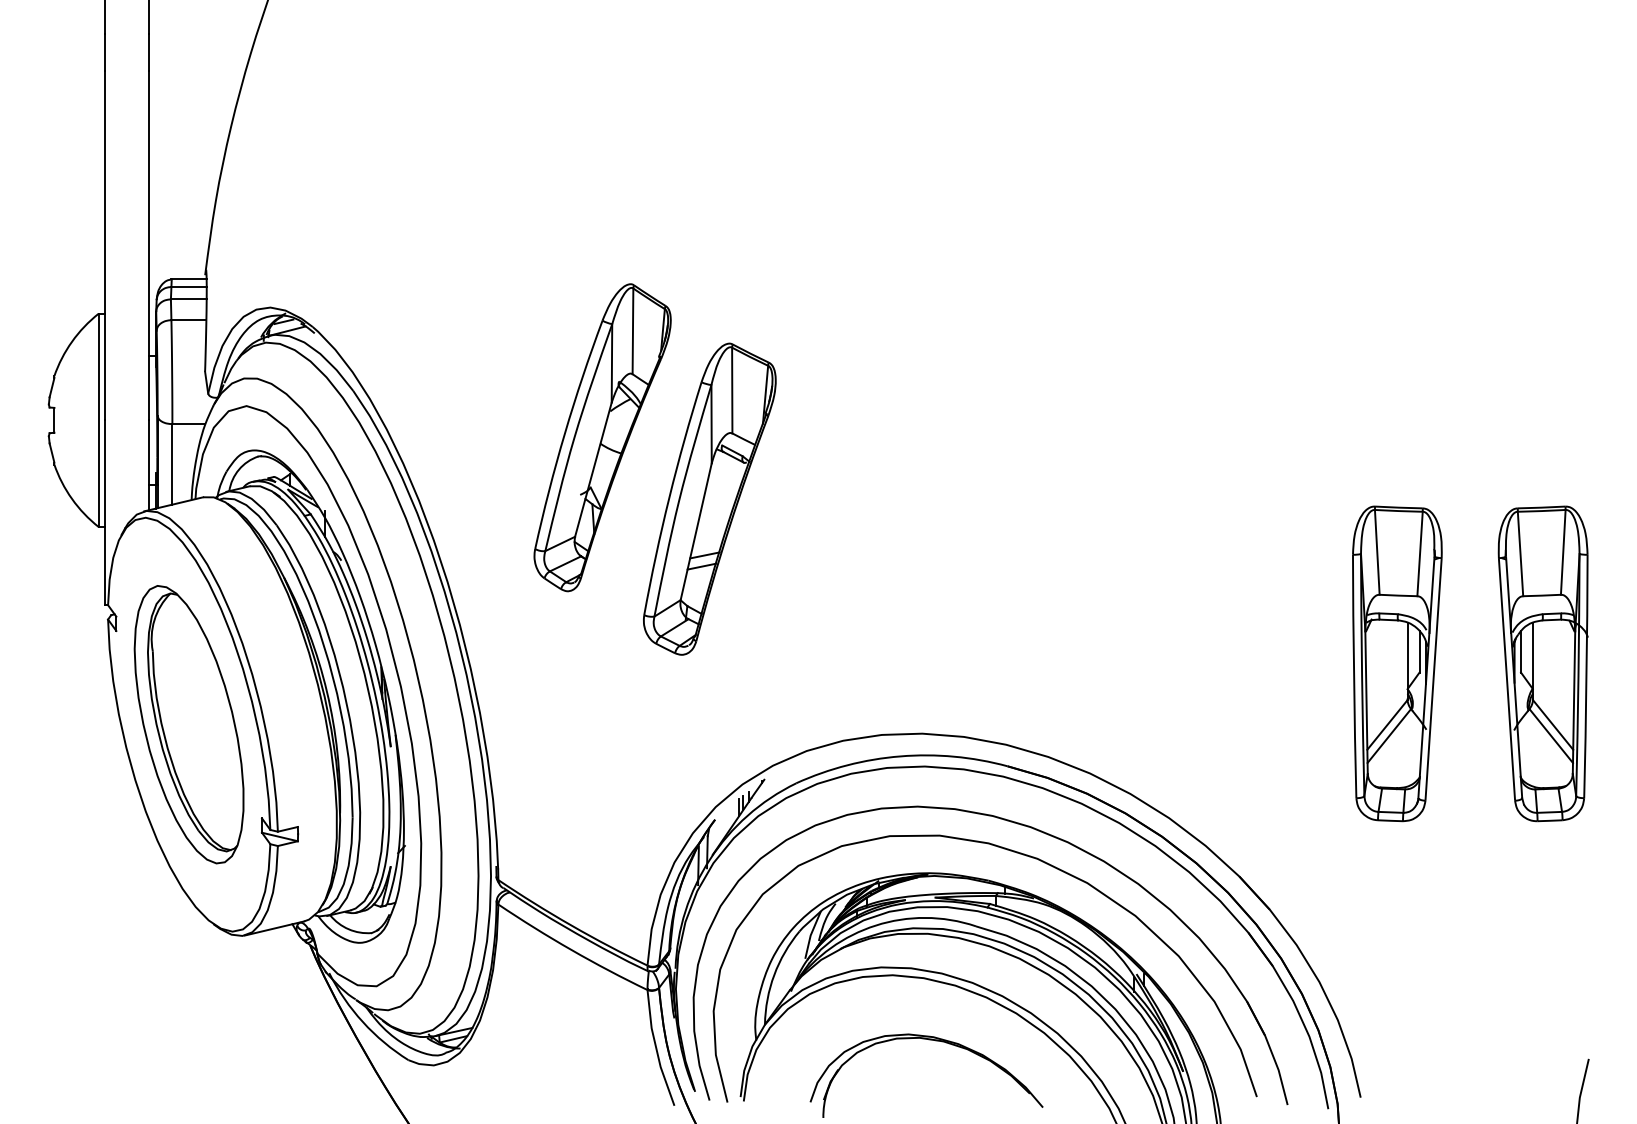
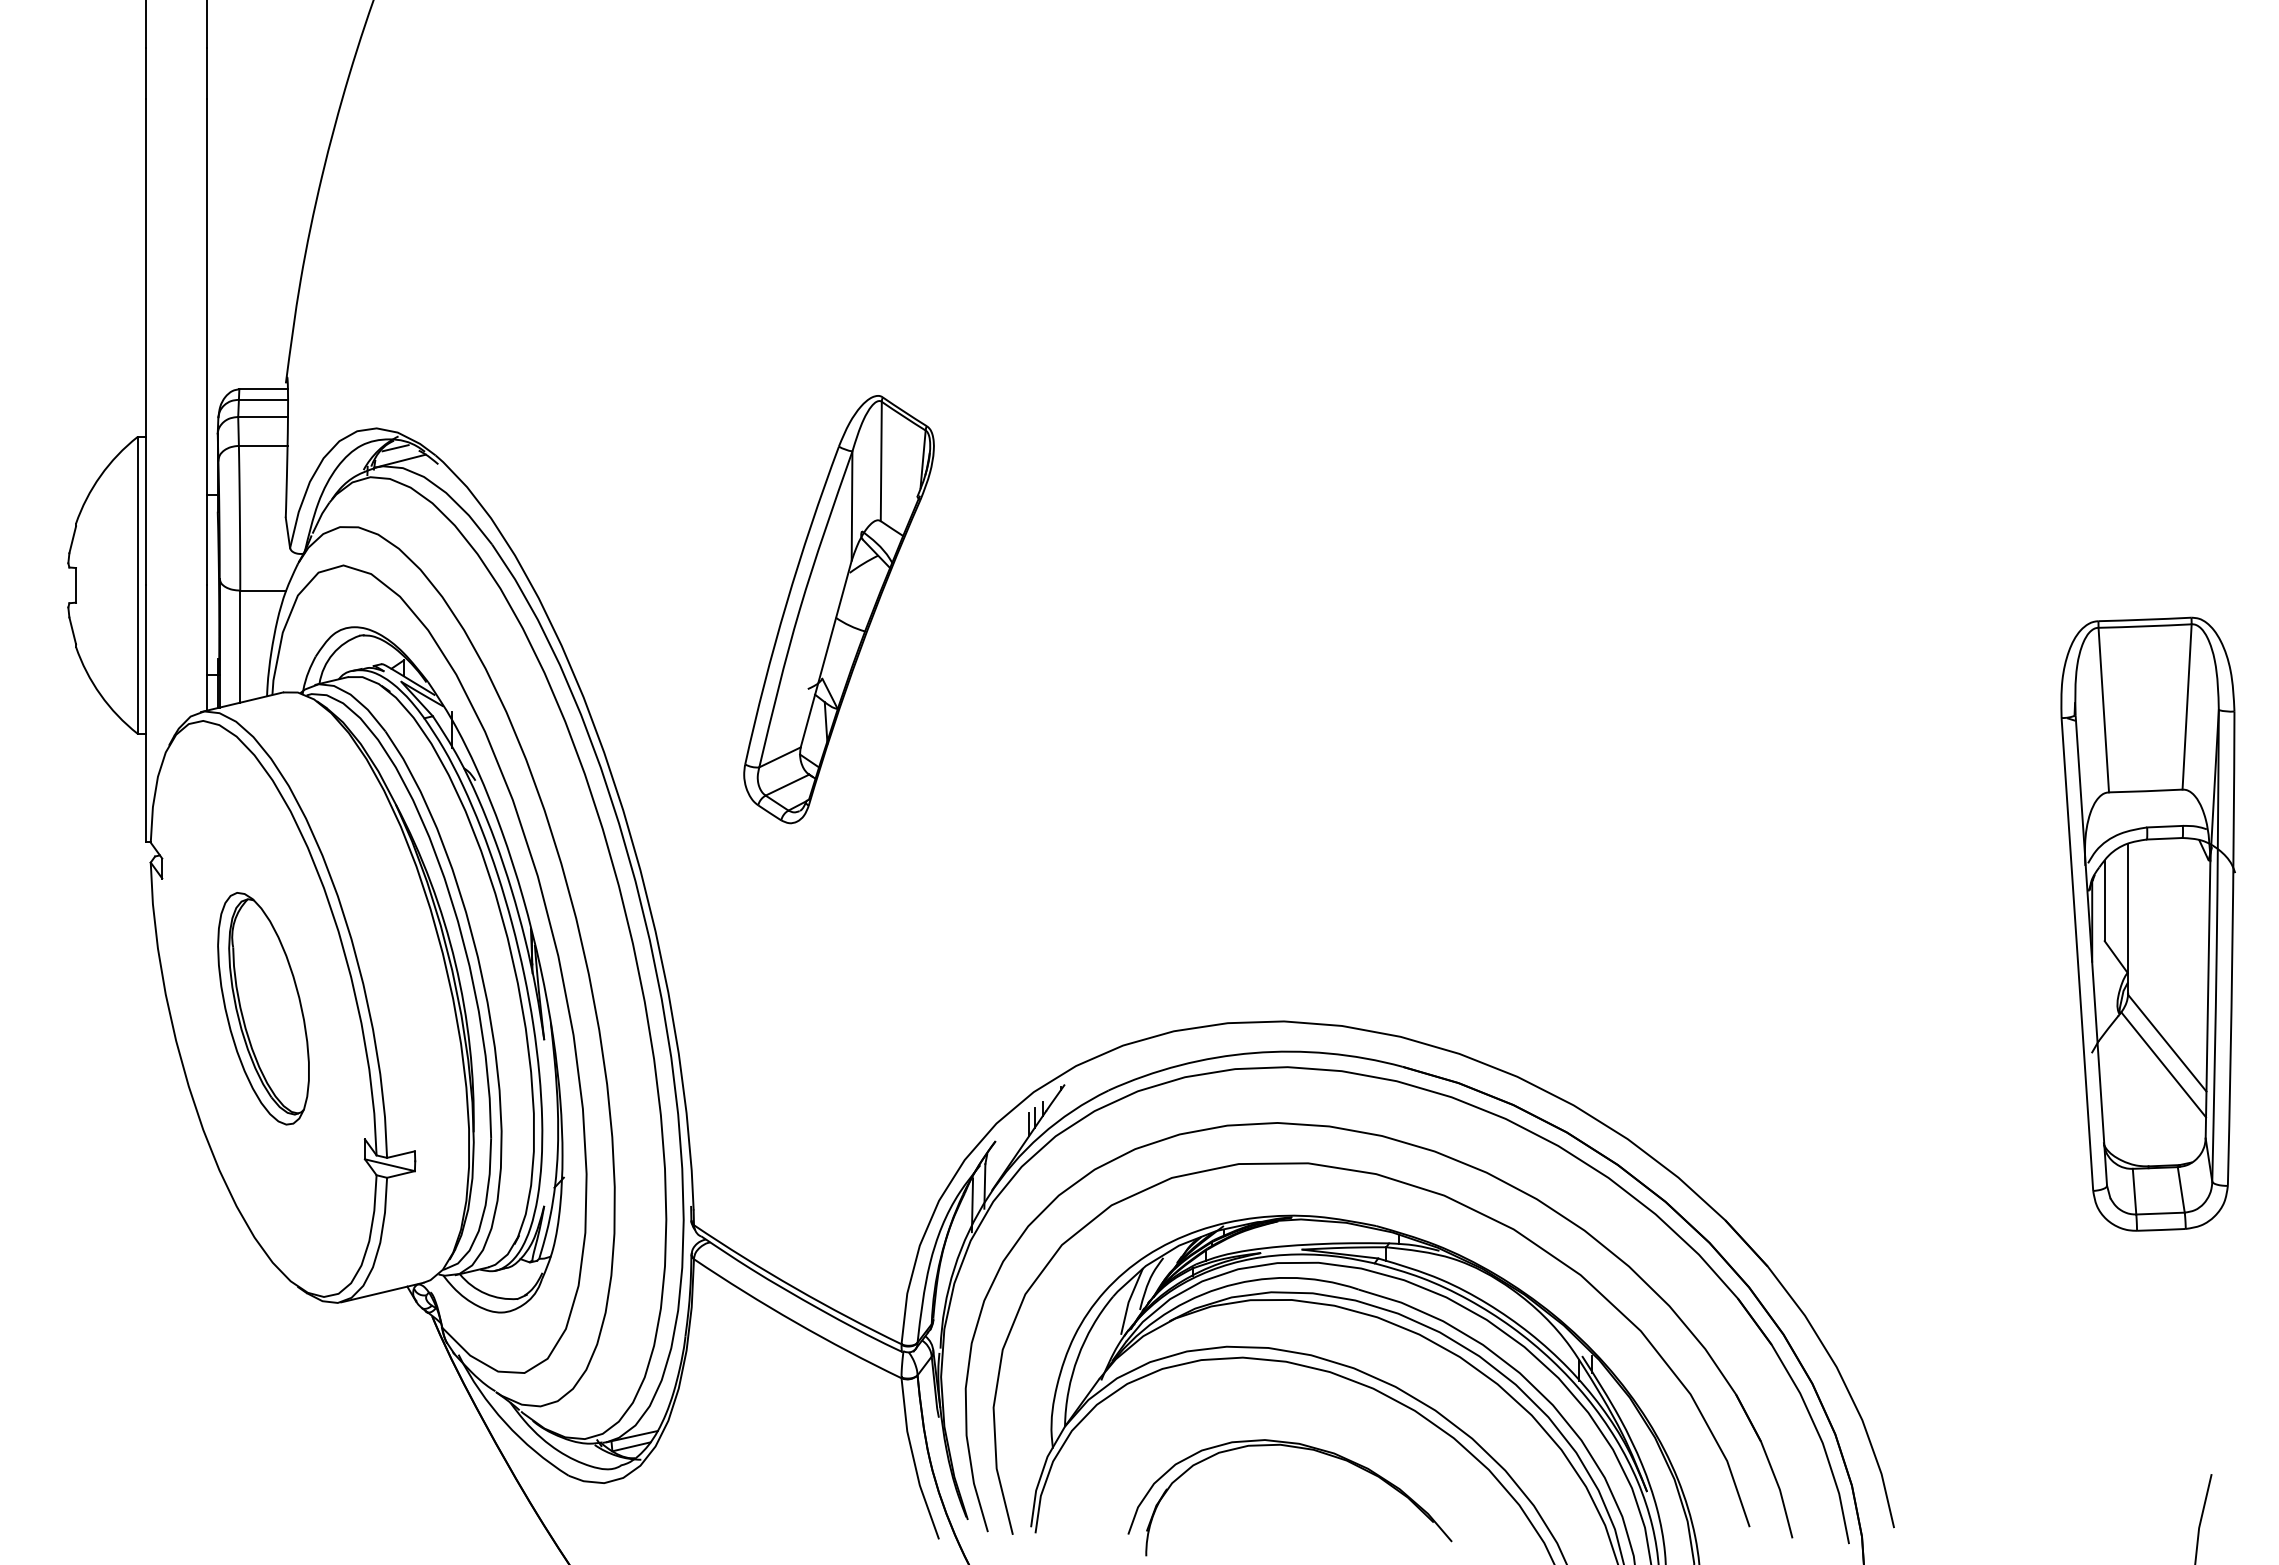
part: (709, 498) -> (987, 694), removed
part: (1396, 664) -> (1944, 924), removed
part: (1543, 664) -> (2148, 924), size x1.4
part: (189, 724) -> (263, 1008), size x0.6

